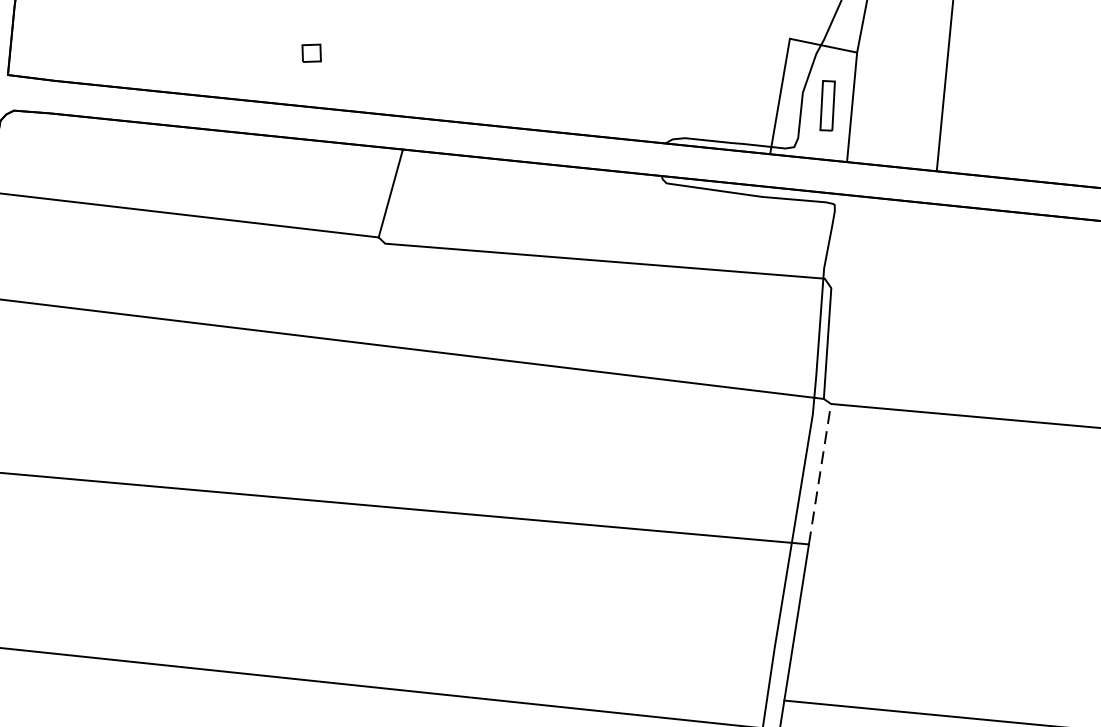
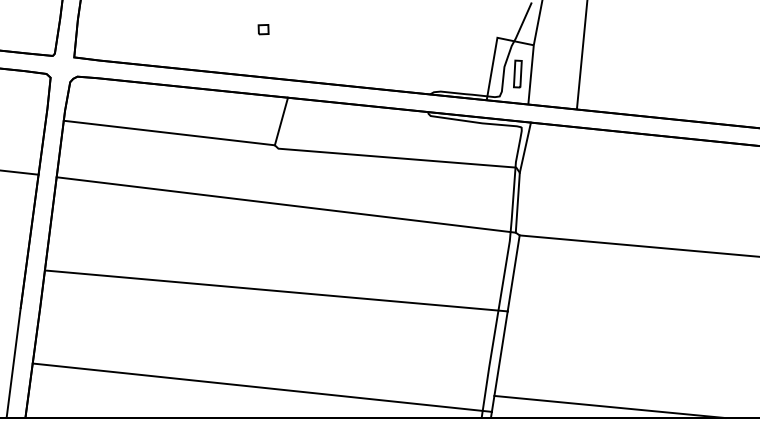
part: (311, 53) -> (263, 29), moved
line: (839, 241) -> (524, 147), added
line: (819, 472) -> (513, 272), dashed -> solid

